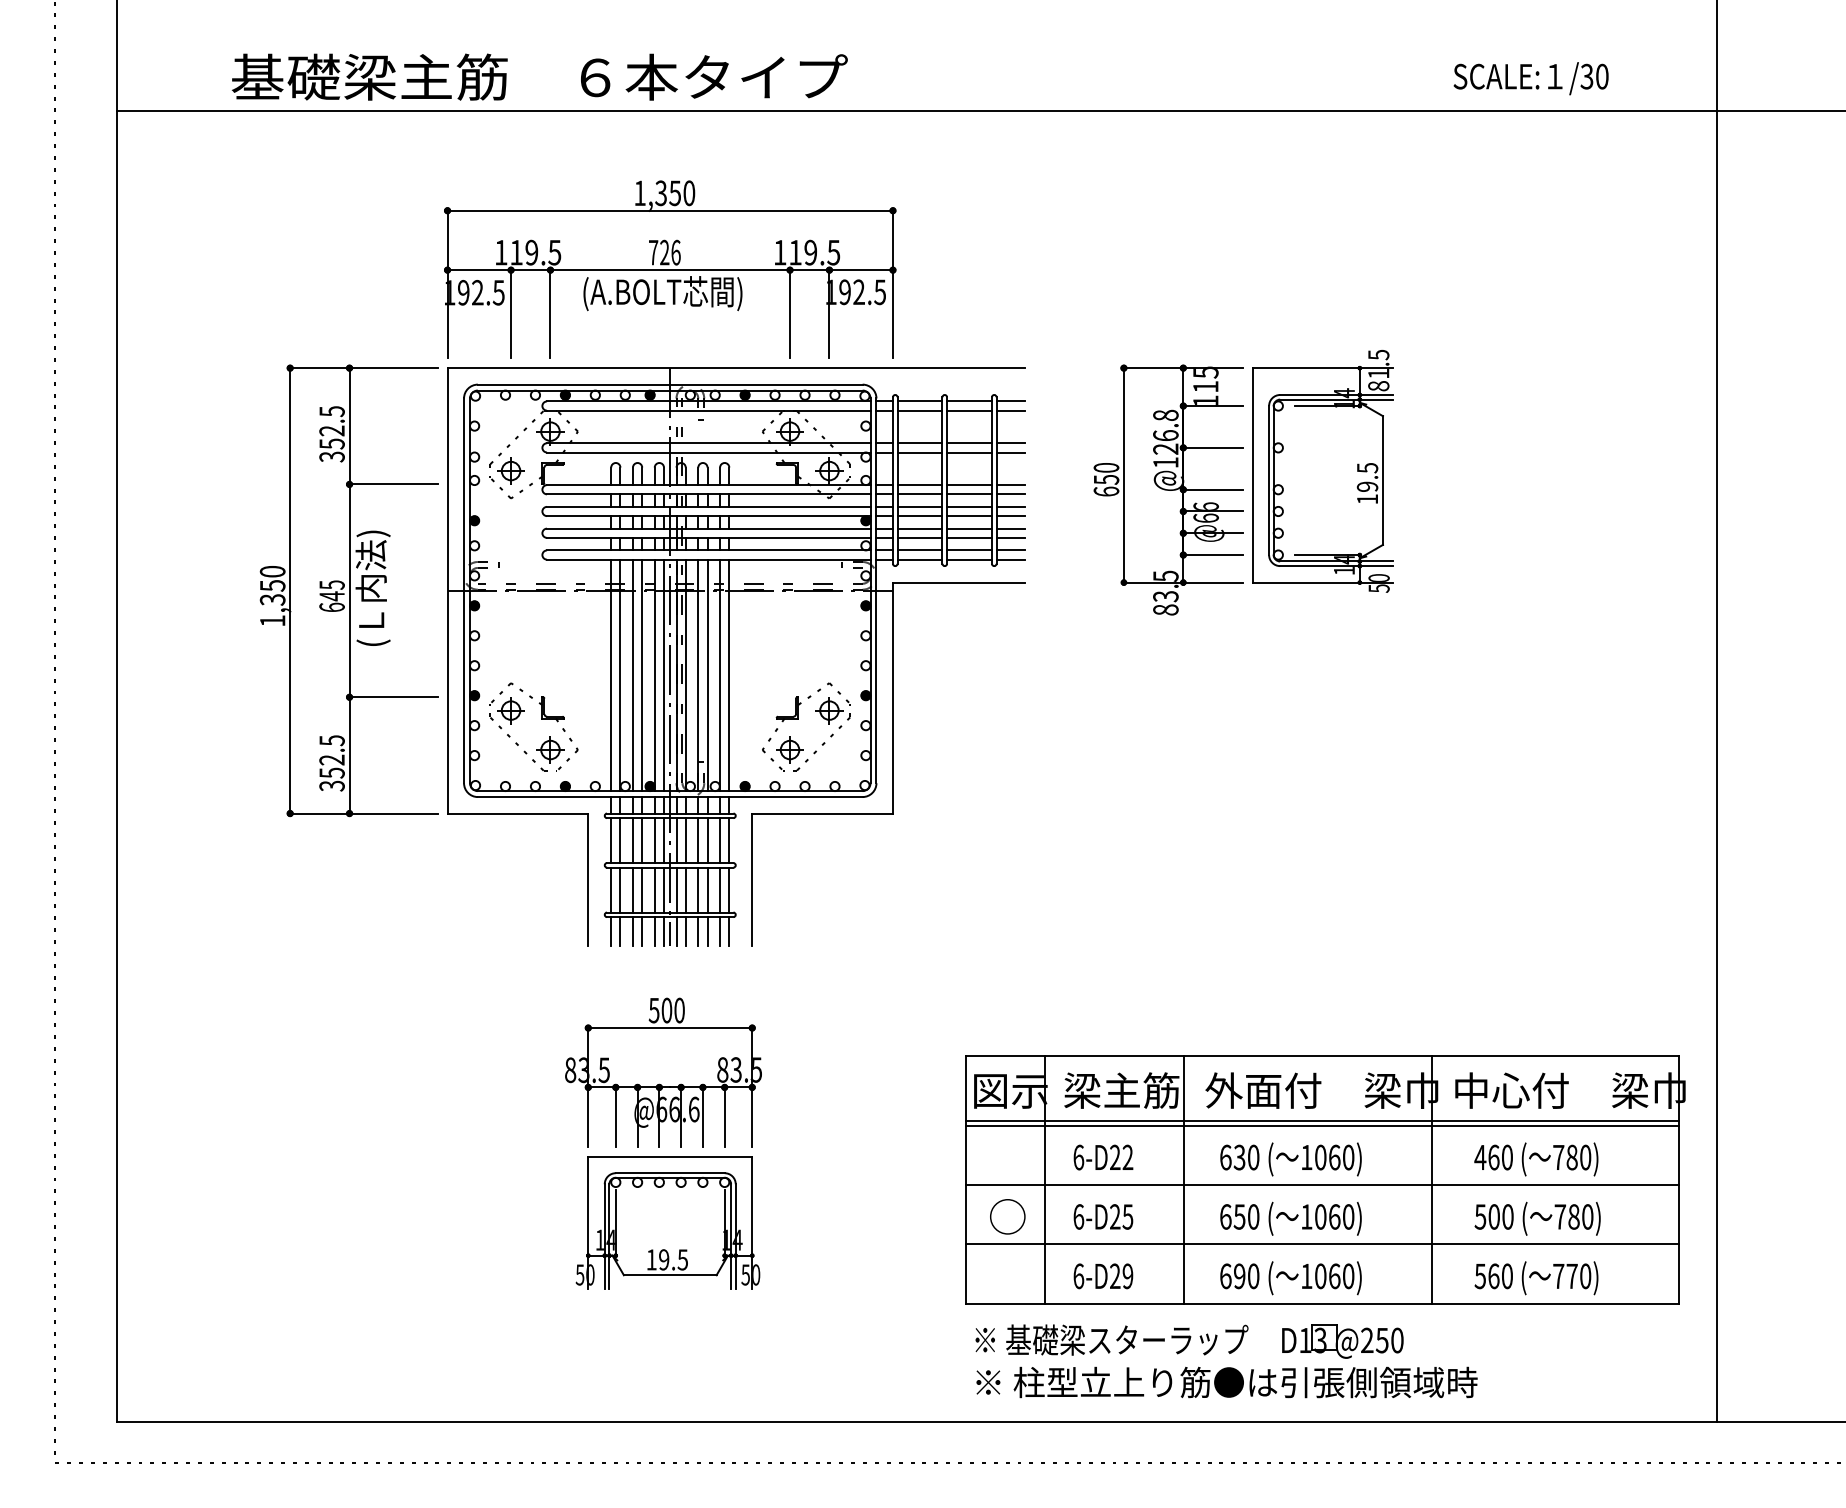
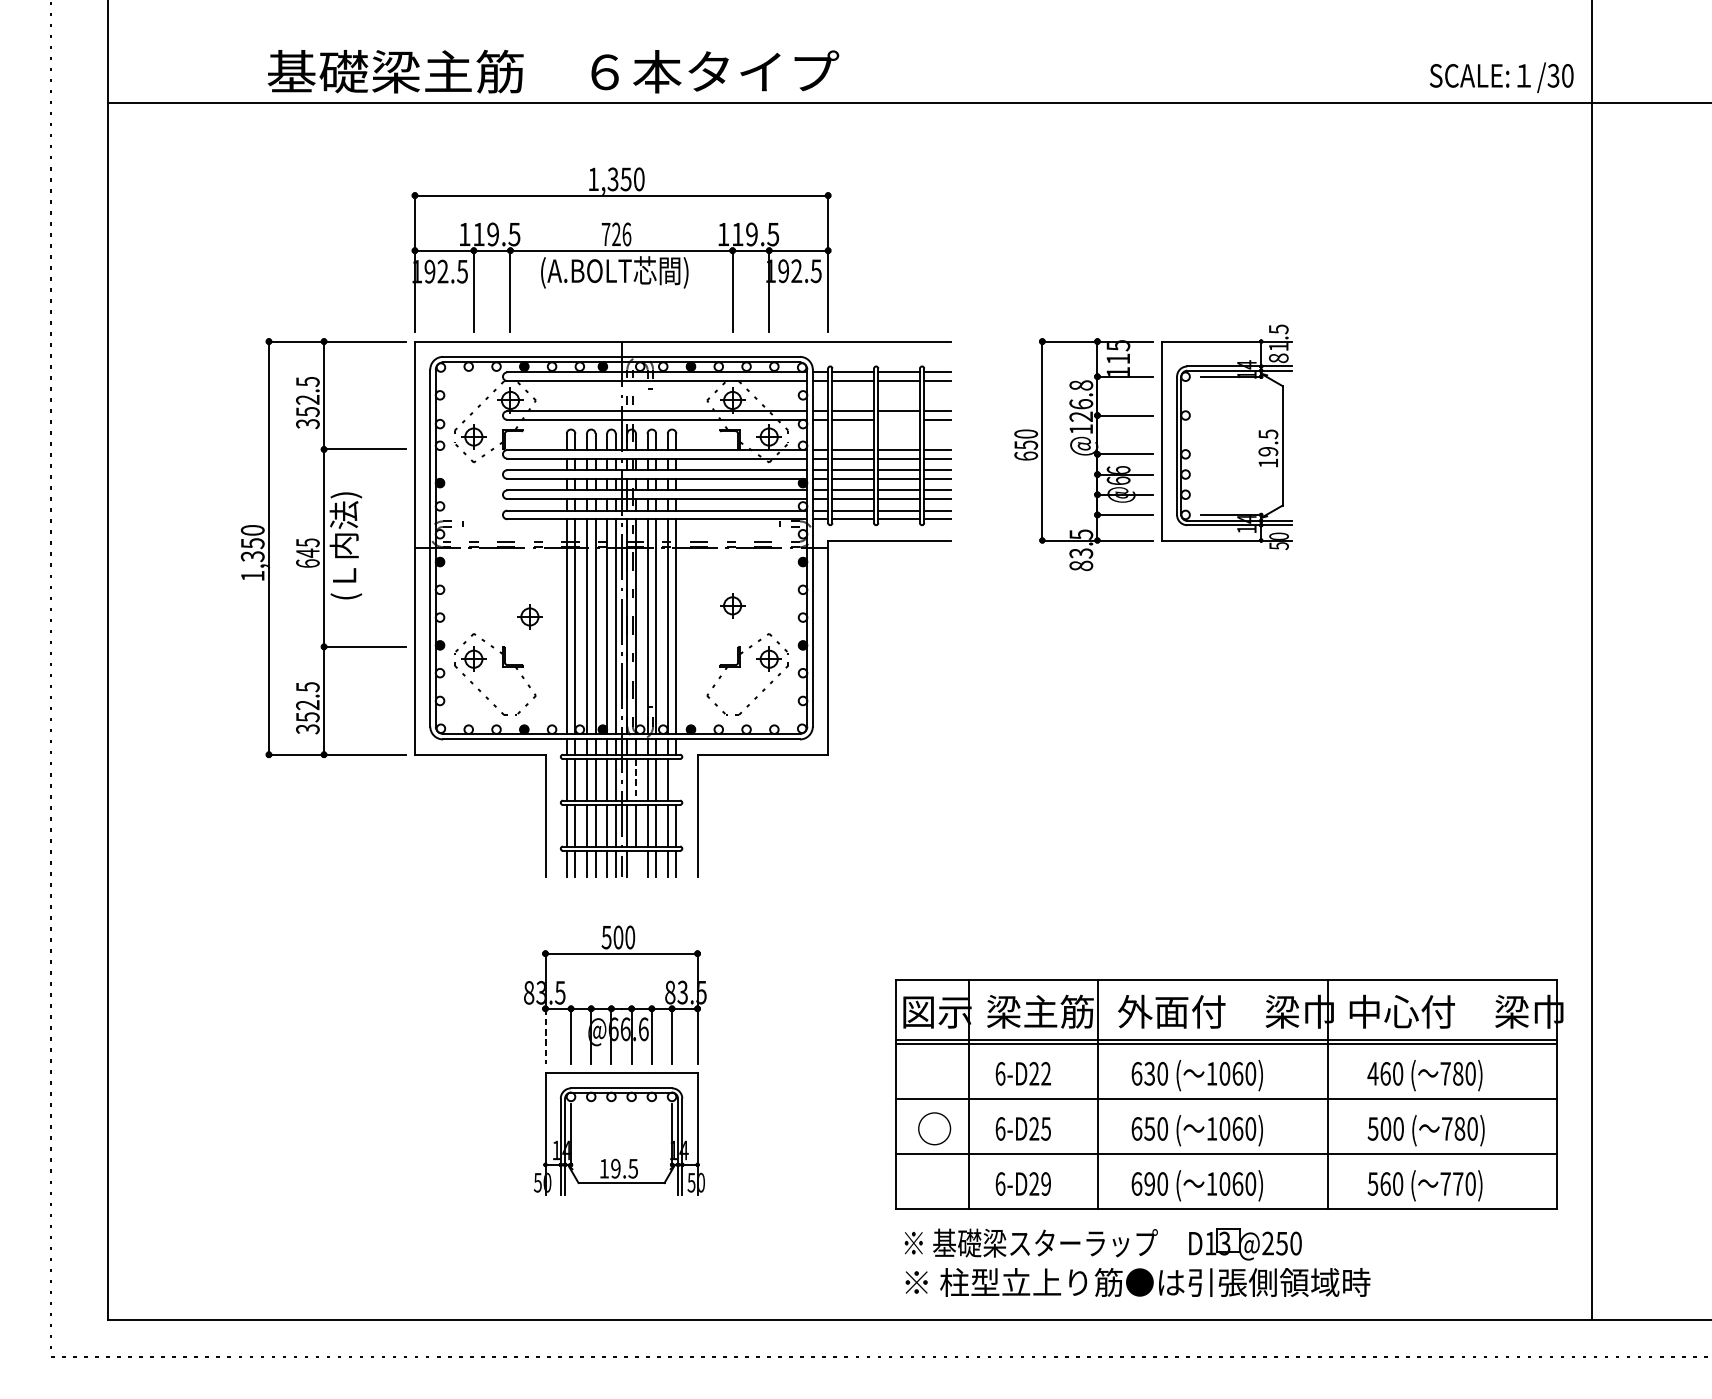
text: (539, 76) -> (553, 71), moved
text: (1530, 78) -> (1501, 77), moved
line: (969, 452) -> (899, 419), removed
part: (550, 749) -> (529, 616), moved
part: (789, 749) -> (732, 605), moved
line: (729, 840) -> (676, 779), removed
line: (685, 841) -> (635, 780), solid -> dashed
line: (685, 931) -> (635, 864), removed
line: (588, 1117) -> (545, 1036), solid -> dashed

